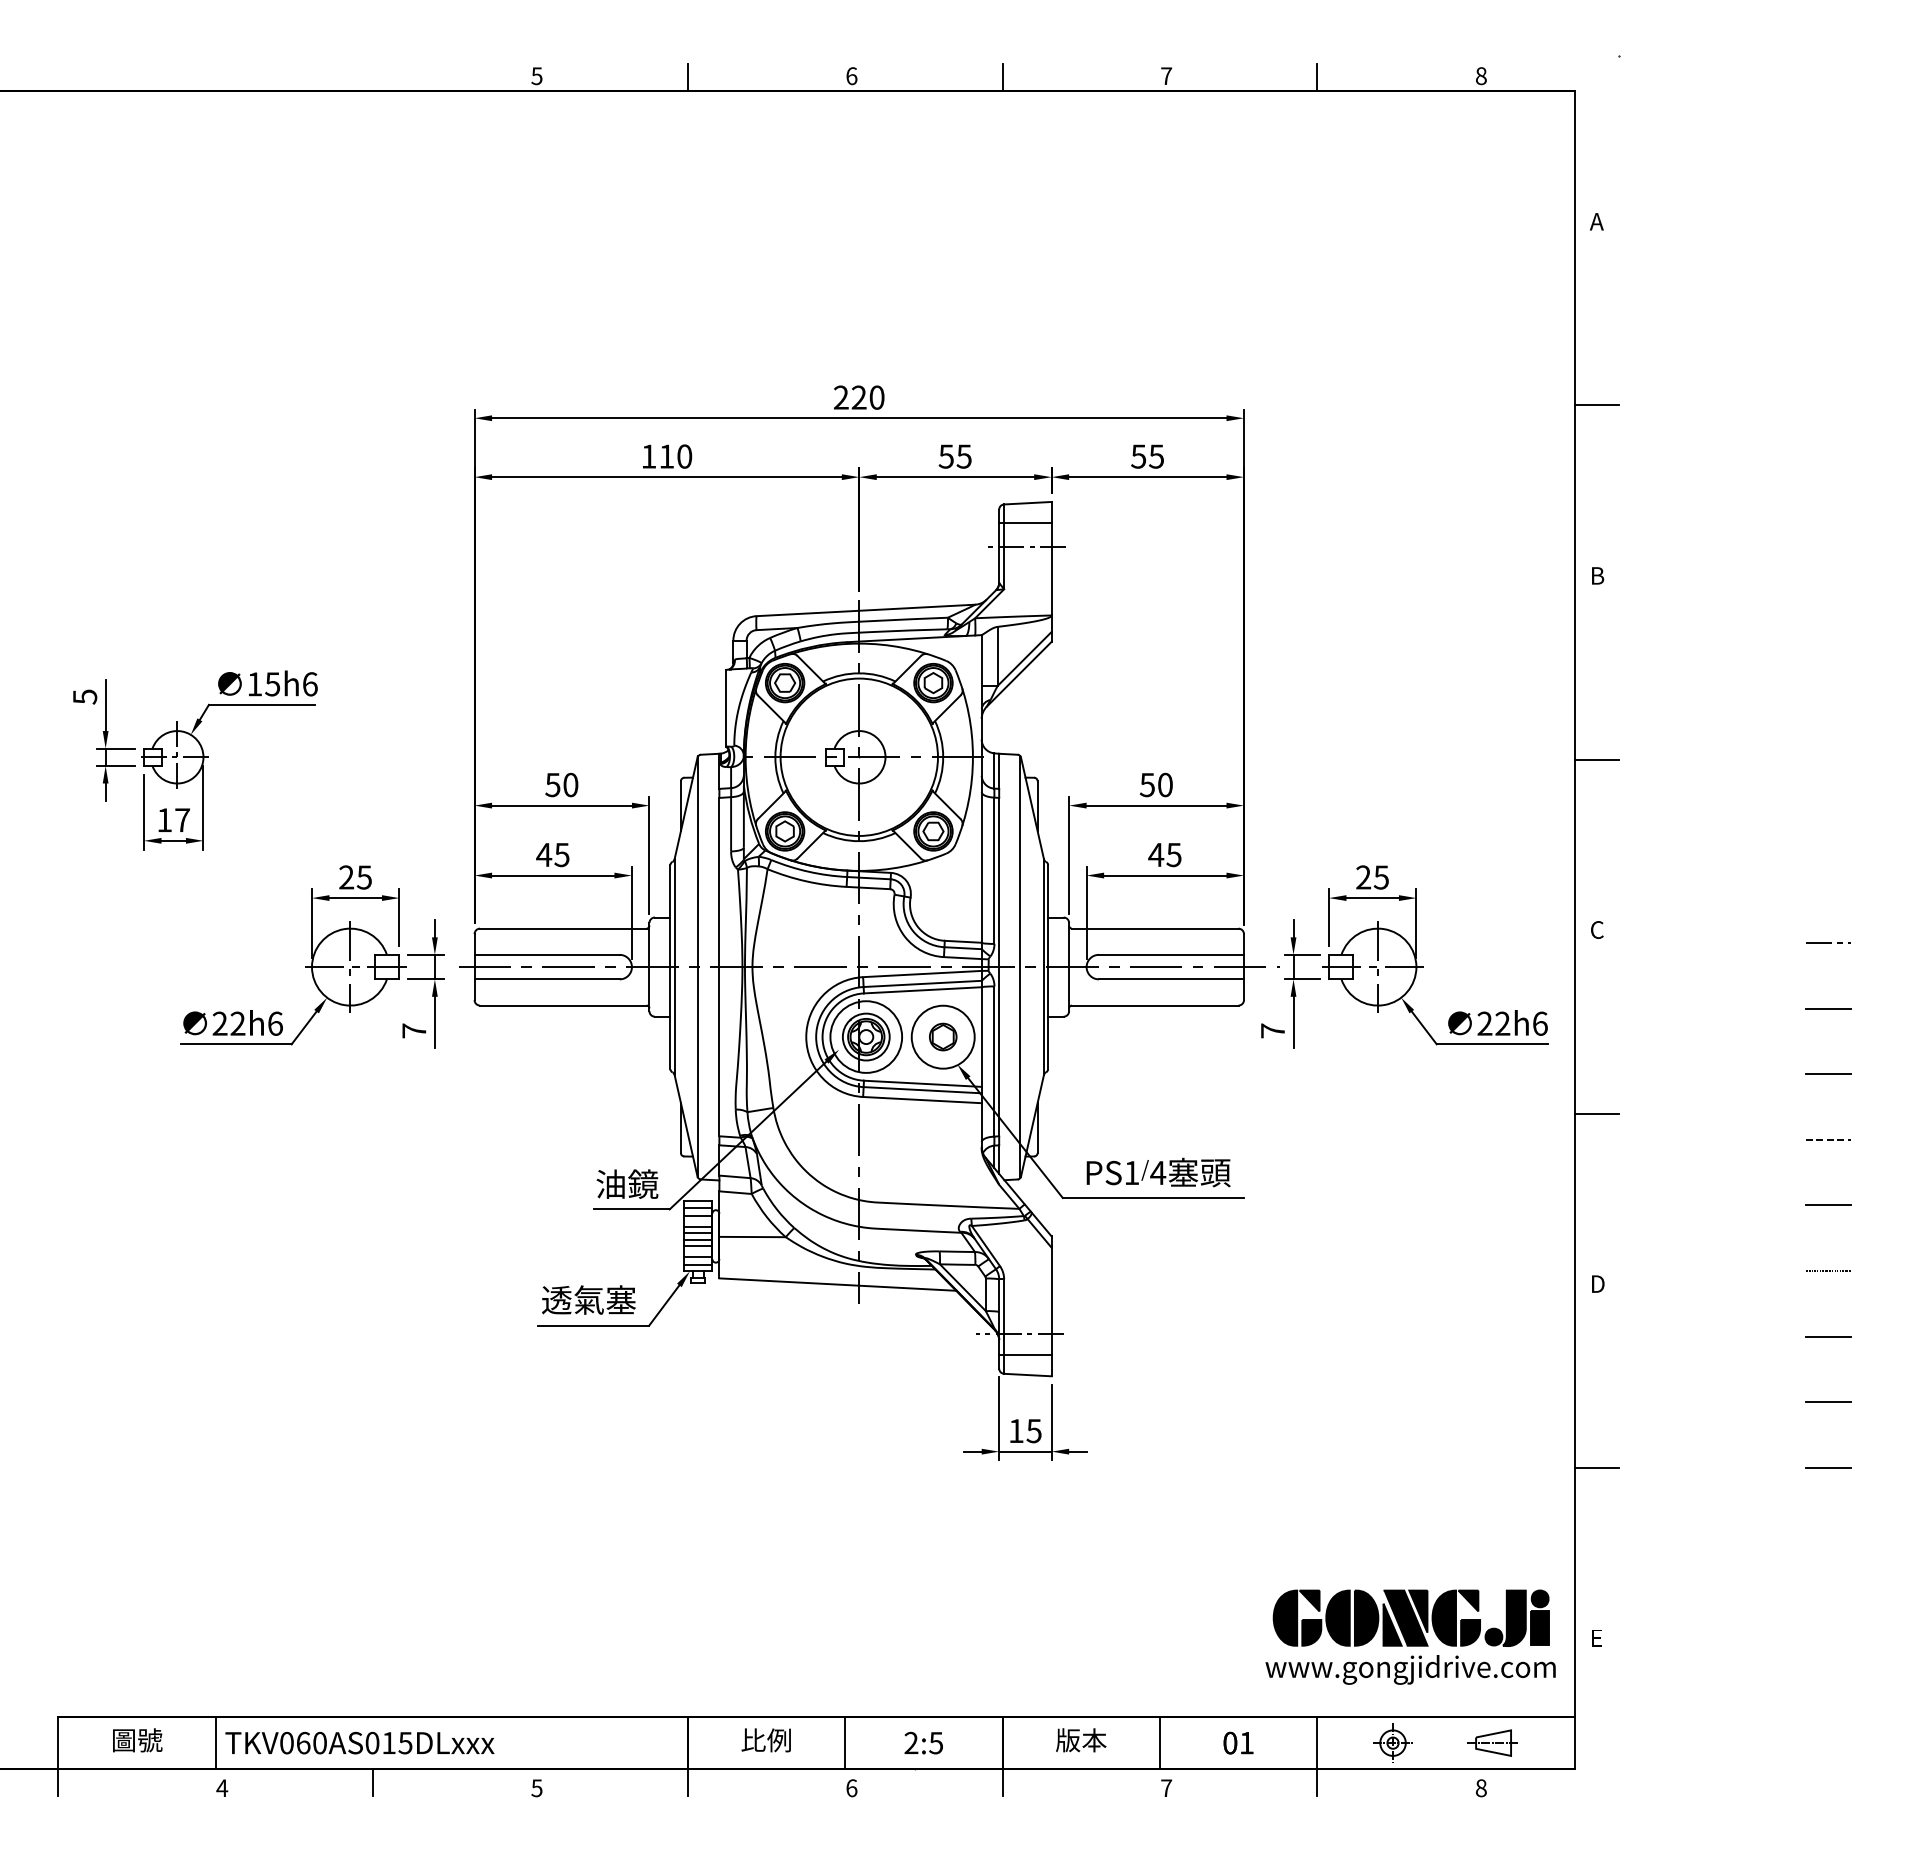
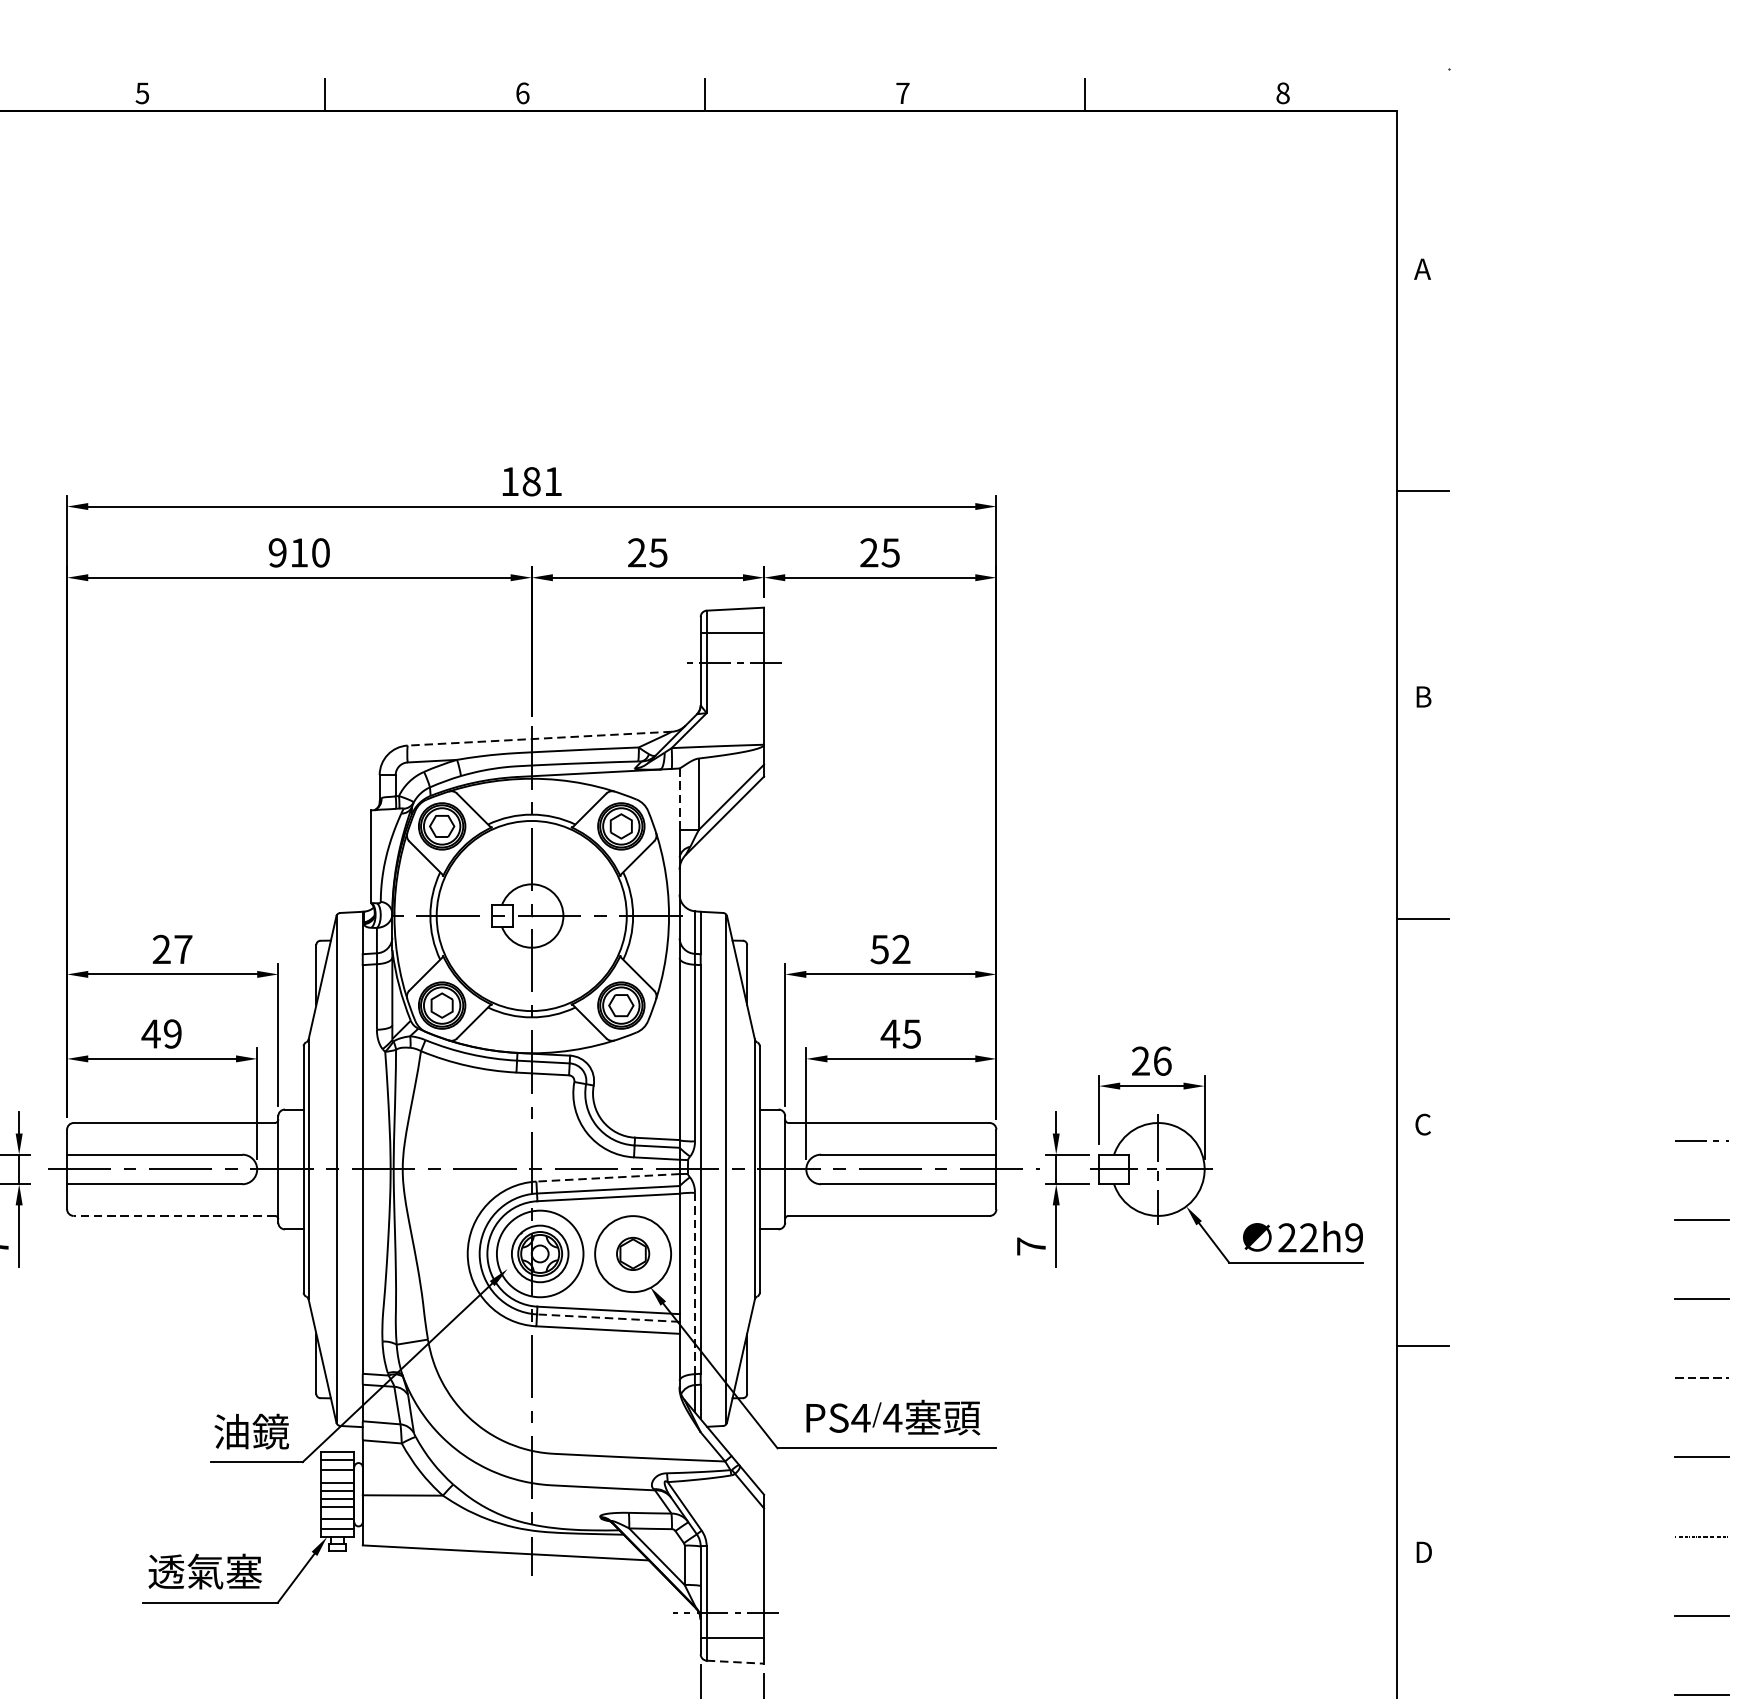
text: (859, 397) -> (532, 481), 220 -> 181
text: (648, 456) -> (277, 552), 110 -> 910
text: (945, 456) -> (635, 552), 55 -> 25
text: (1138, 456) -> (868, 552), 55 -> 25
line: (865, 610) -> (539, 738), solid -> dashed
line: (981, 660) -> (679, 799), solid -> dashed
text: (561, 784) -> (172, 948), 50 -> 27
text: (1165, 785) -> (901, 950), 50 -> 52
text: (561, 854) -> (172, 1033), 45 -> 49
text: (1381, 877) -> (1162, 1061), 25 -> 26
line: (921, 974) -> (606, 1178), solid -> dashed
line: (562, 1005) -> (173, 1215), solid -> dashed
text: (1539, 1023) -> (1353, 1237), 22h6 -> 22h9
line: (994, 1061) -> (695, 1283), solid -> dashed
line: (922, 1090) -> (608, 1318), solid -> dashed
text: (1131, 1172) -> (860, 1417), PS1 -> PS4
line: (1027, 1375) -> (734, 1662), solid -> dashed

